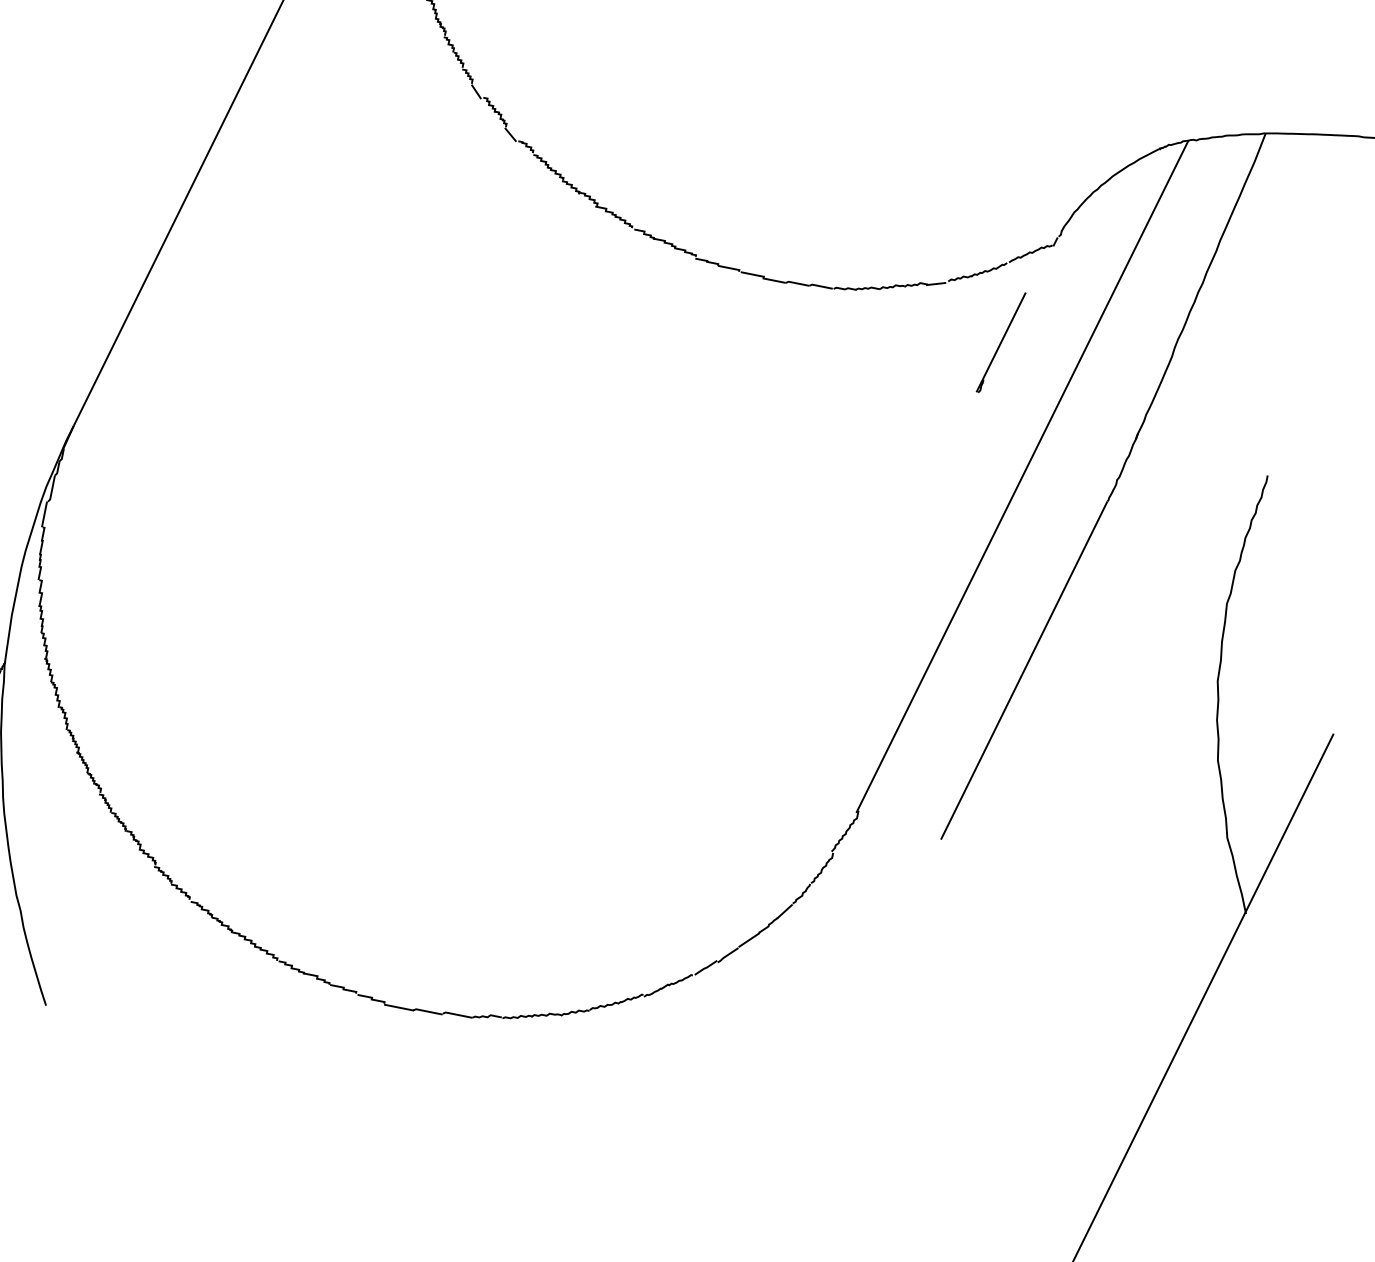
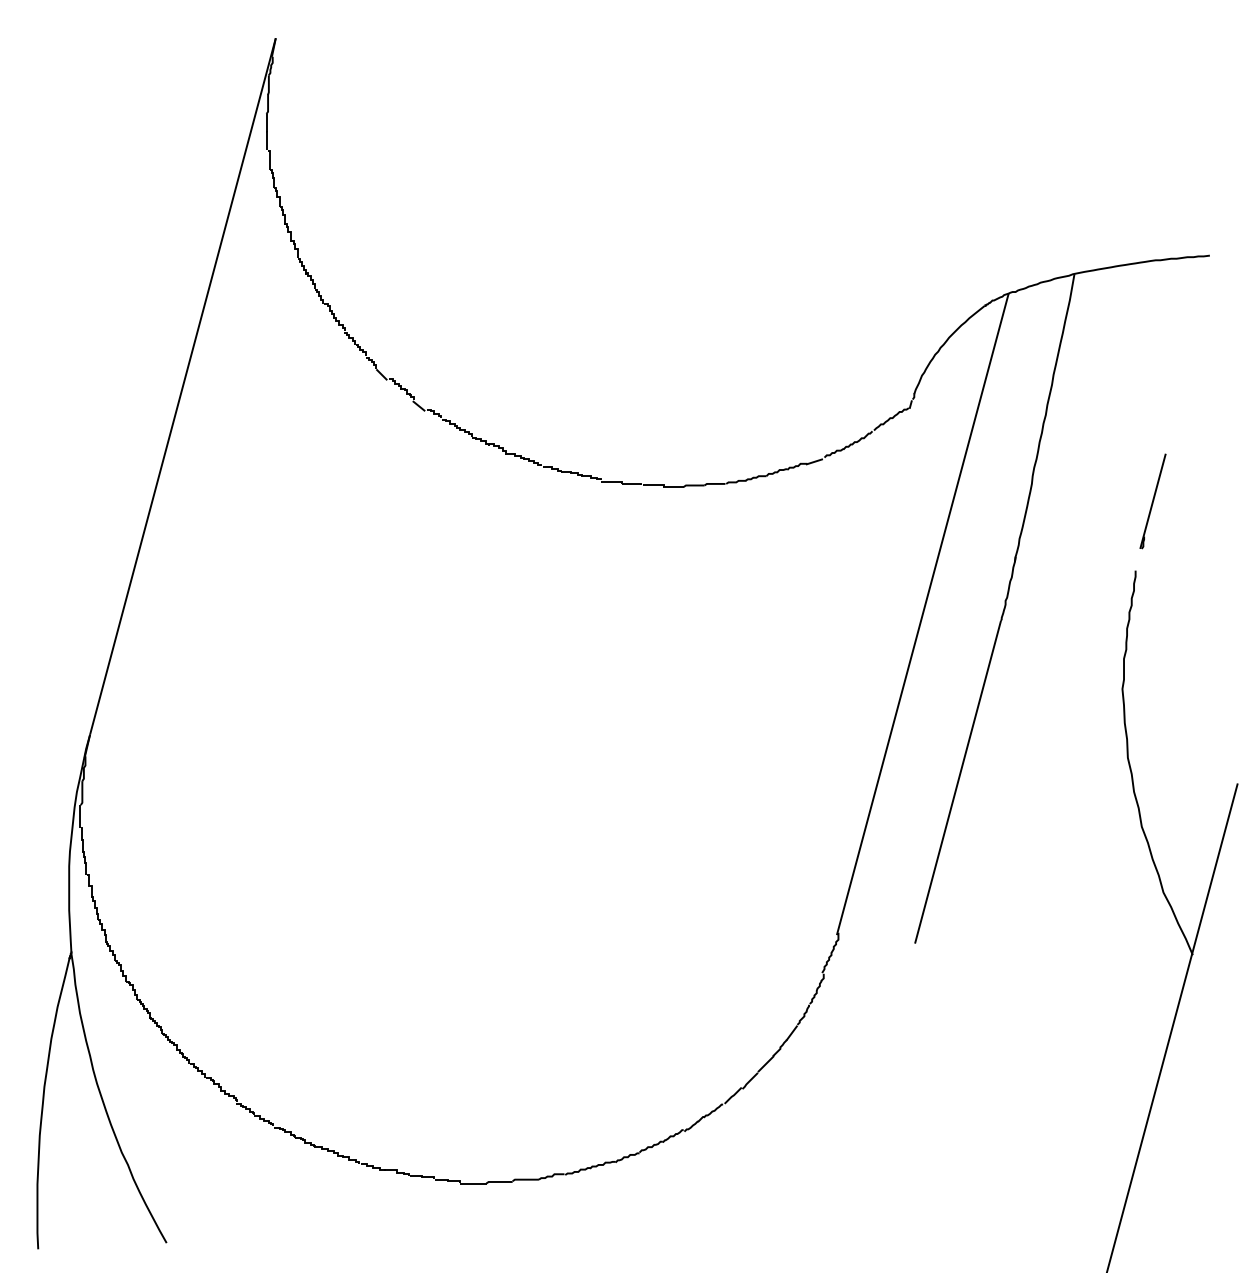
part: (1000, 342) -> (1152, 501), moved

